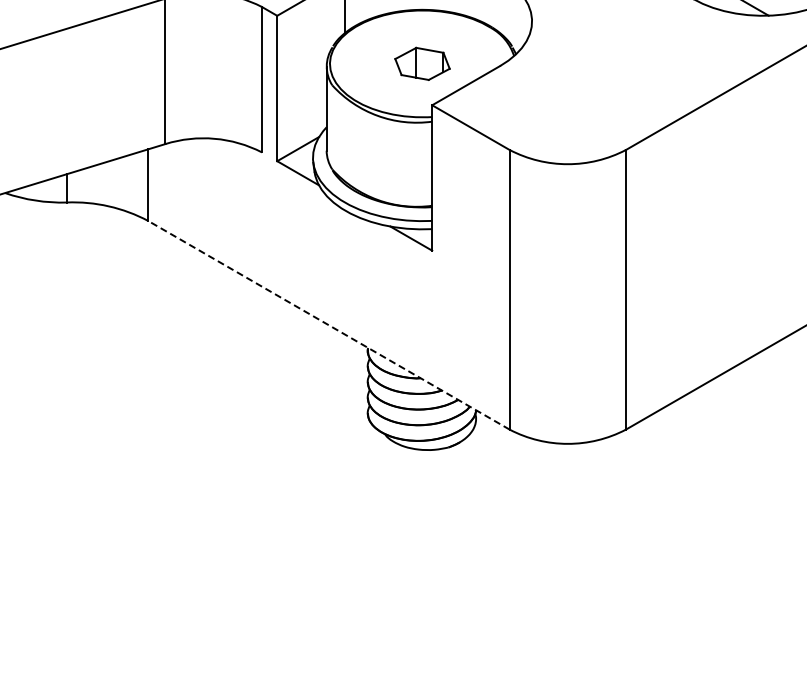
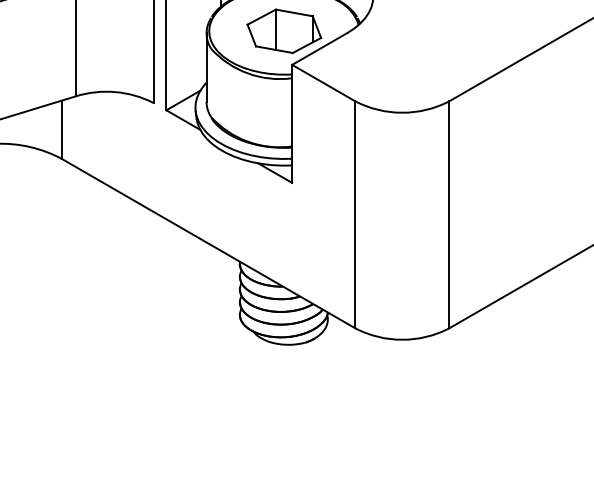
part: (422, 63) -> (284, 30), size x1.67
line: (329, 325) -> (208, 243), dashed -> solid

